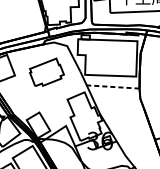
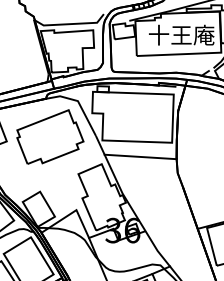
part: (47, 72) -> (50, 136), size x1.43
line: (113, 86) -> (140, 156), dashed -> solid

